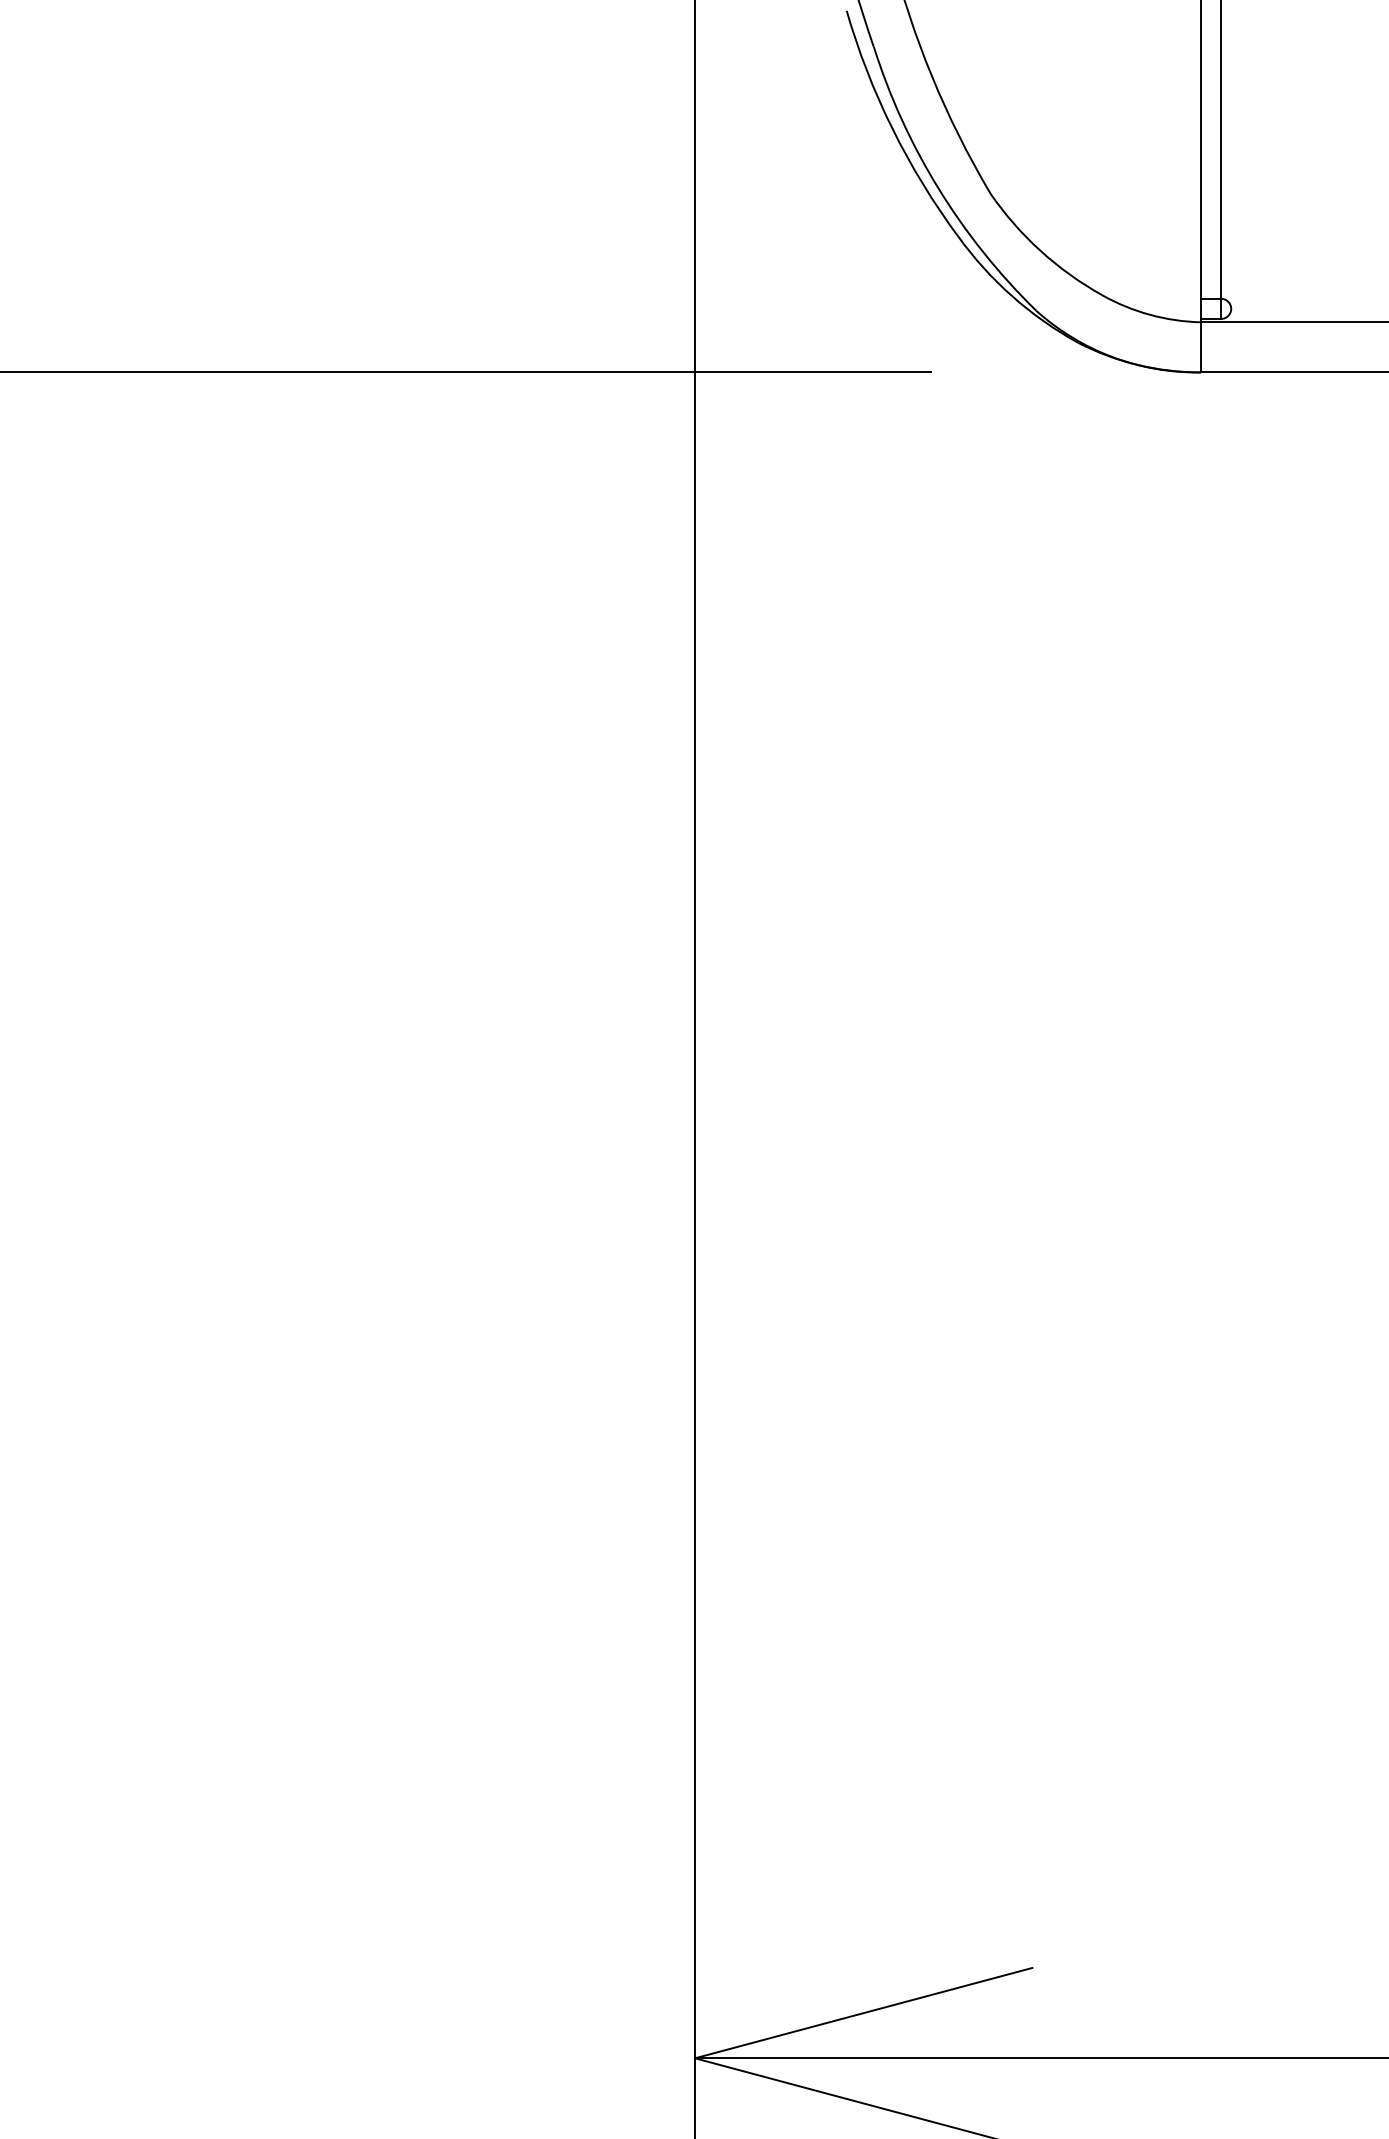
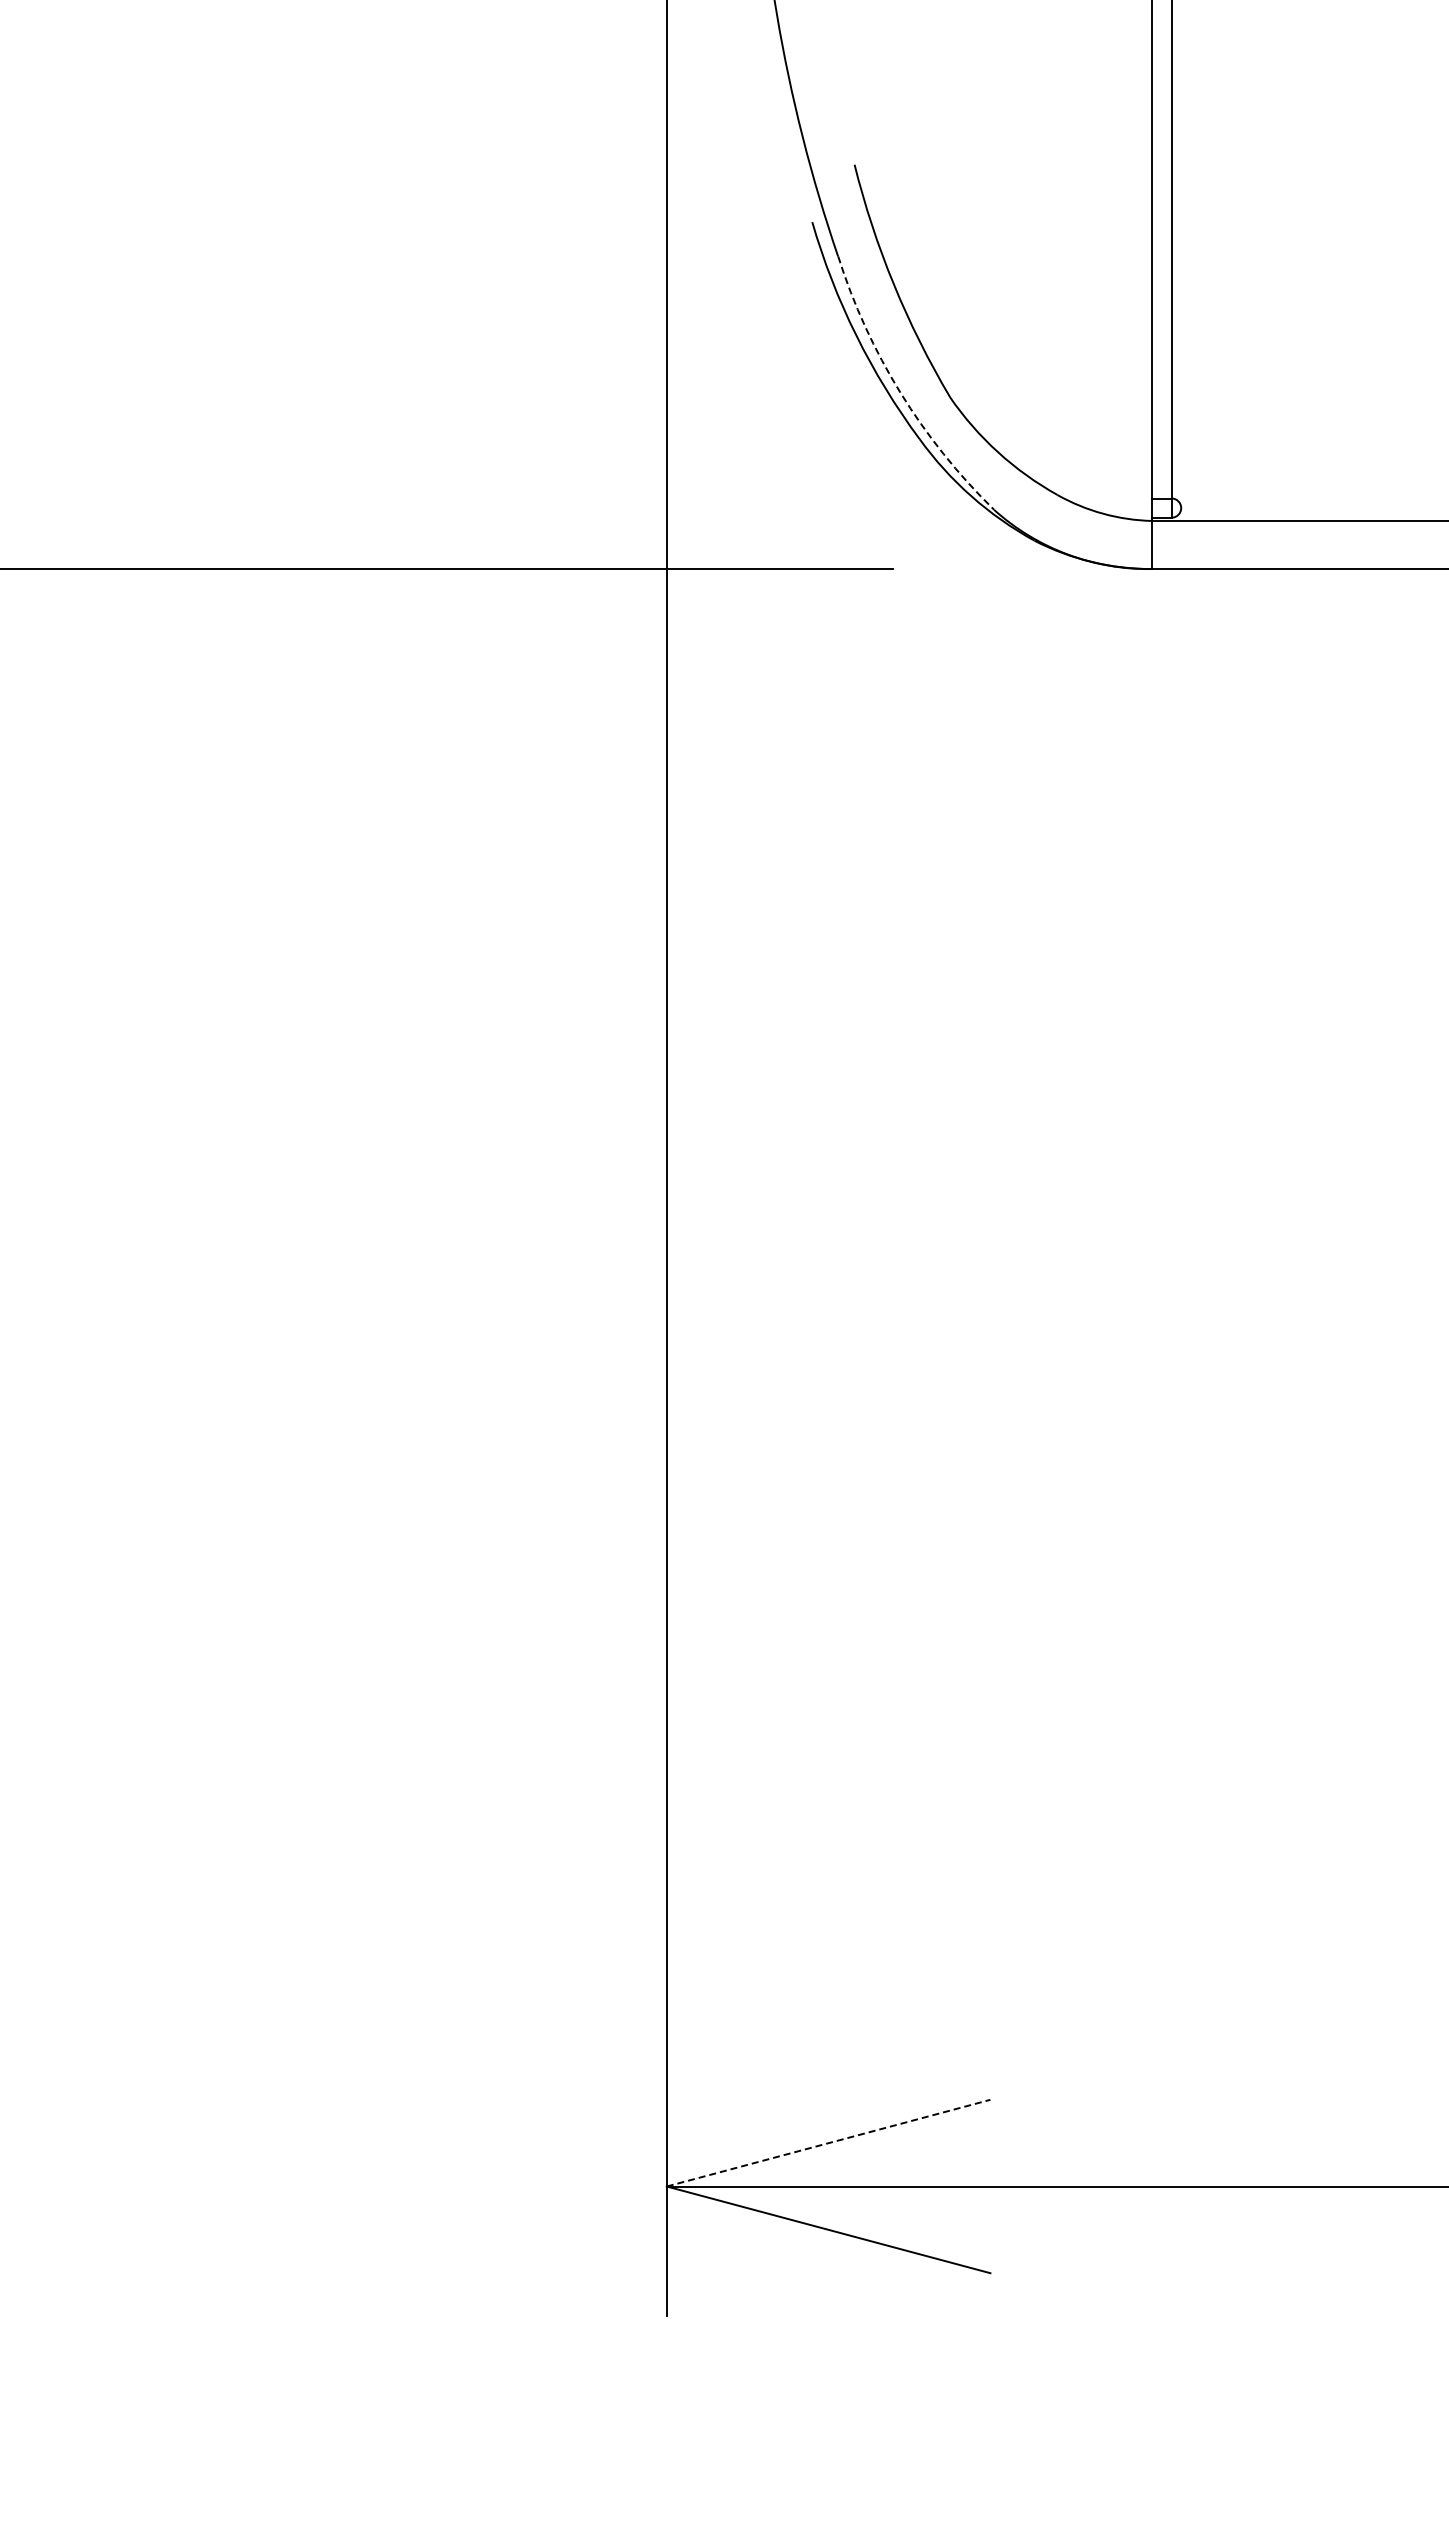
arc: (938, 188) -> (900, 392), solid -> dashed
line: (863, 2013) -> (828, 2143), solid -> dashed

